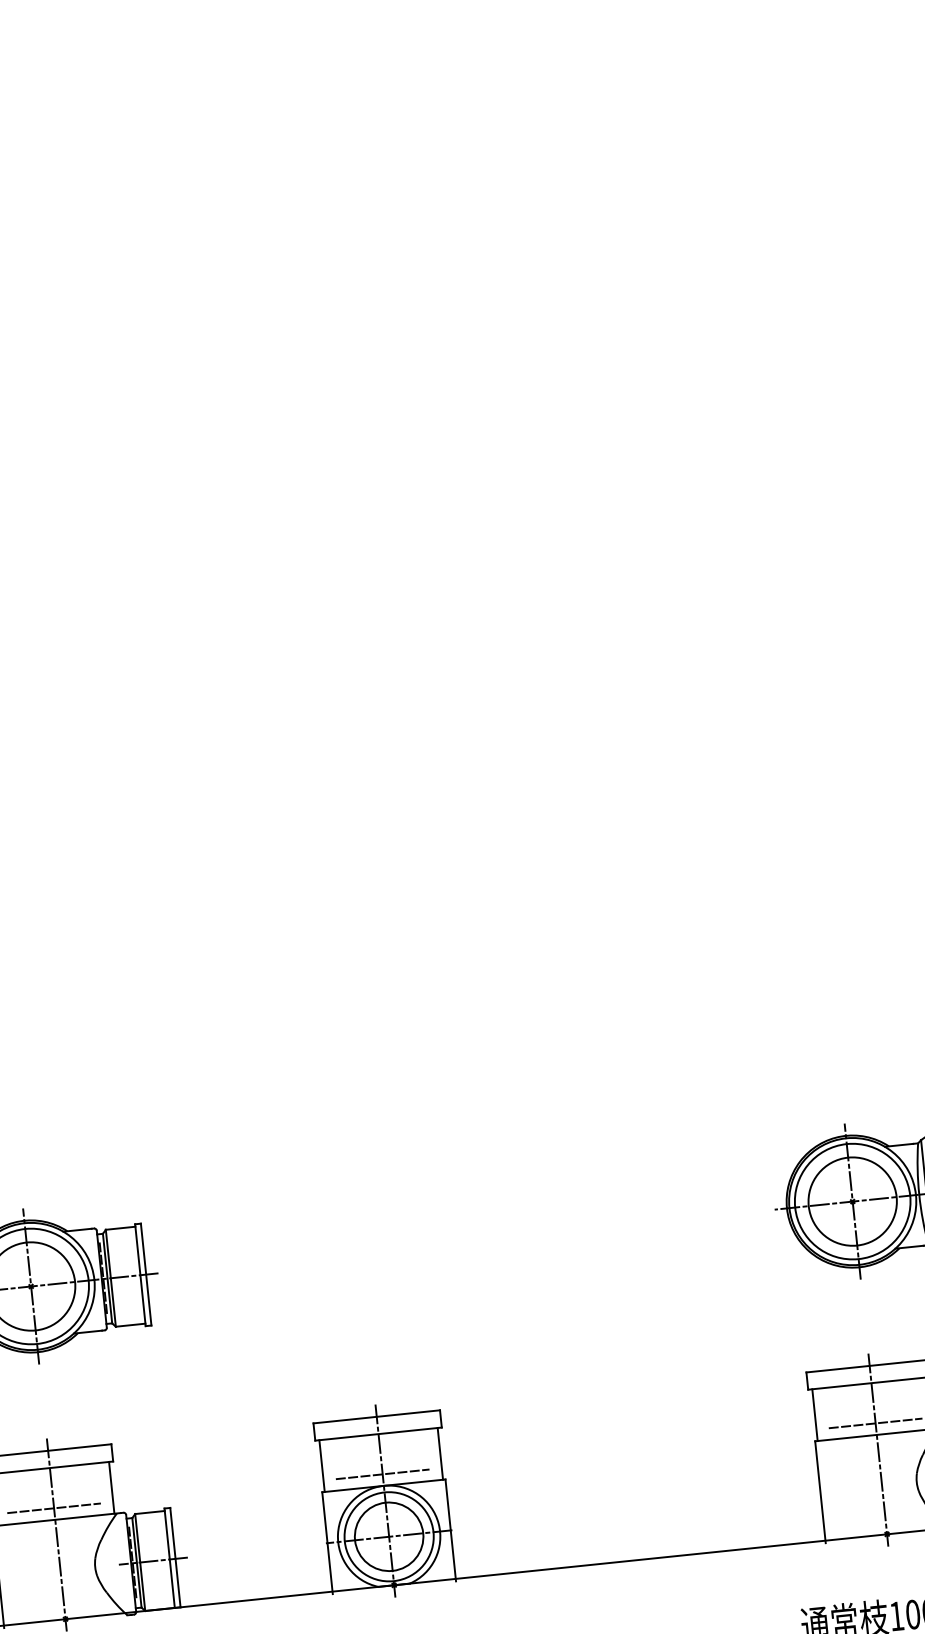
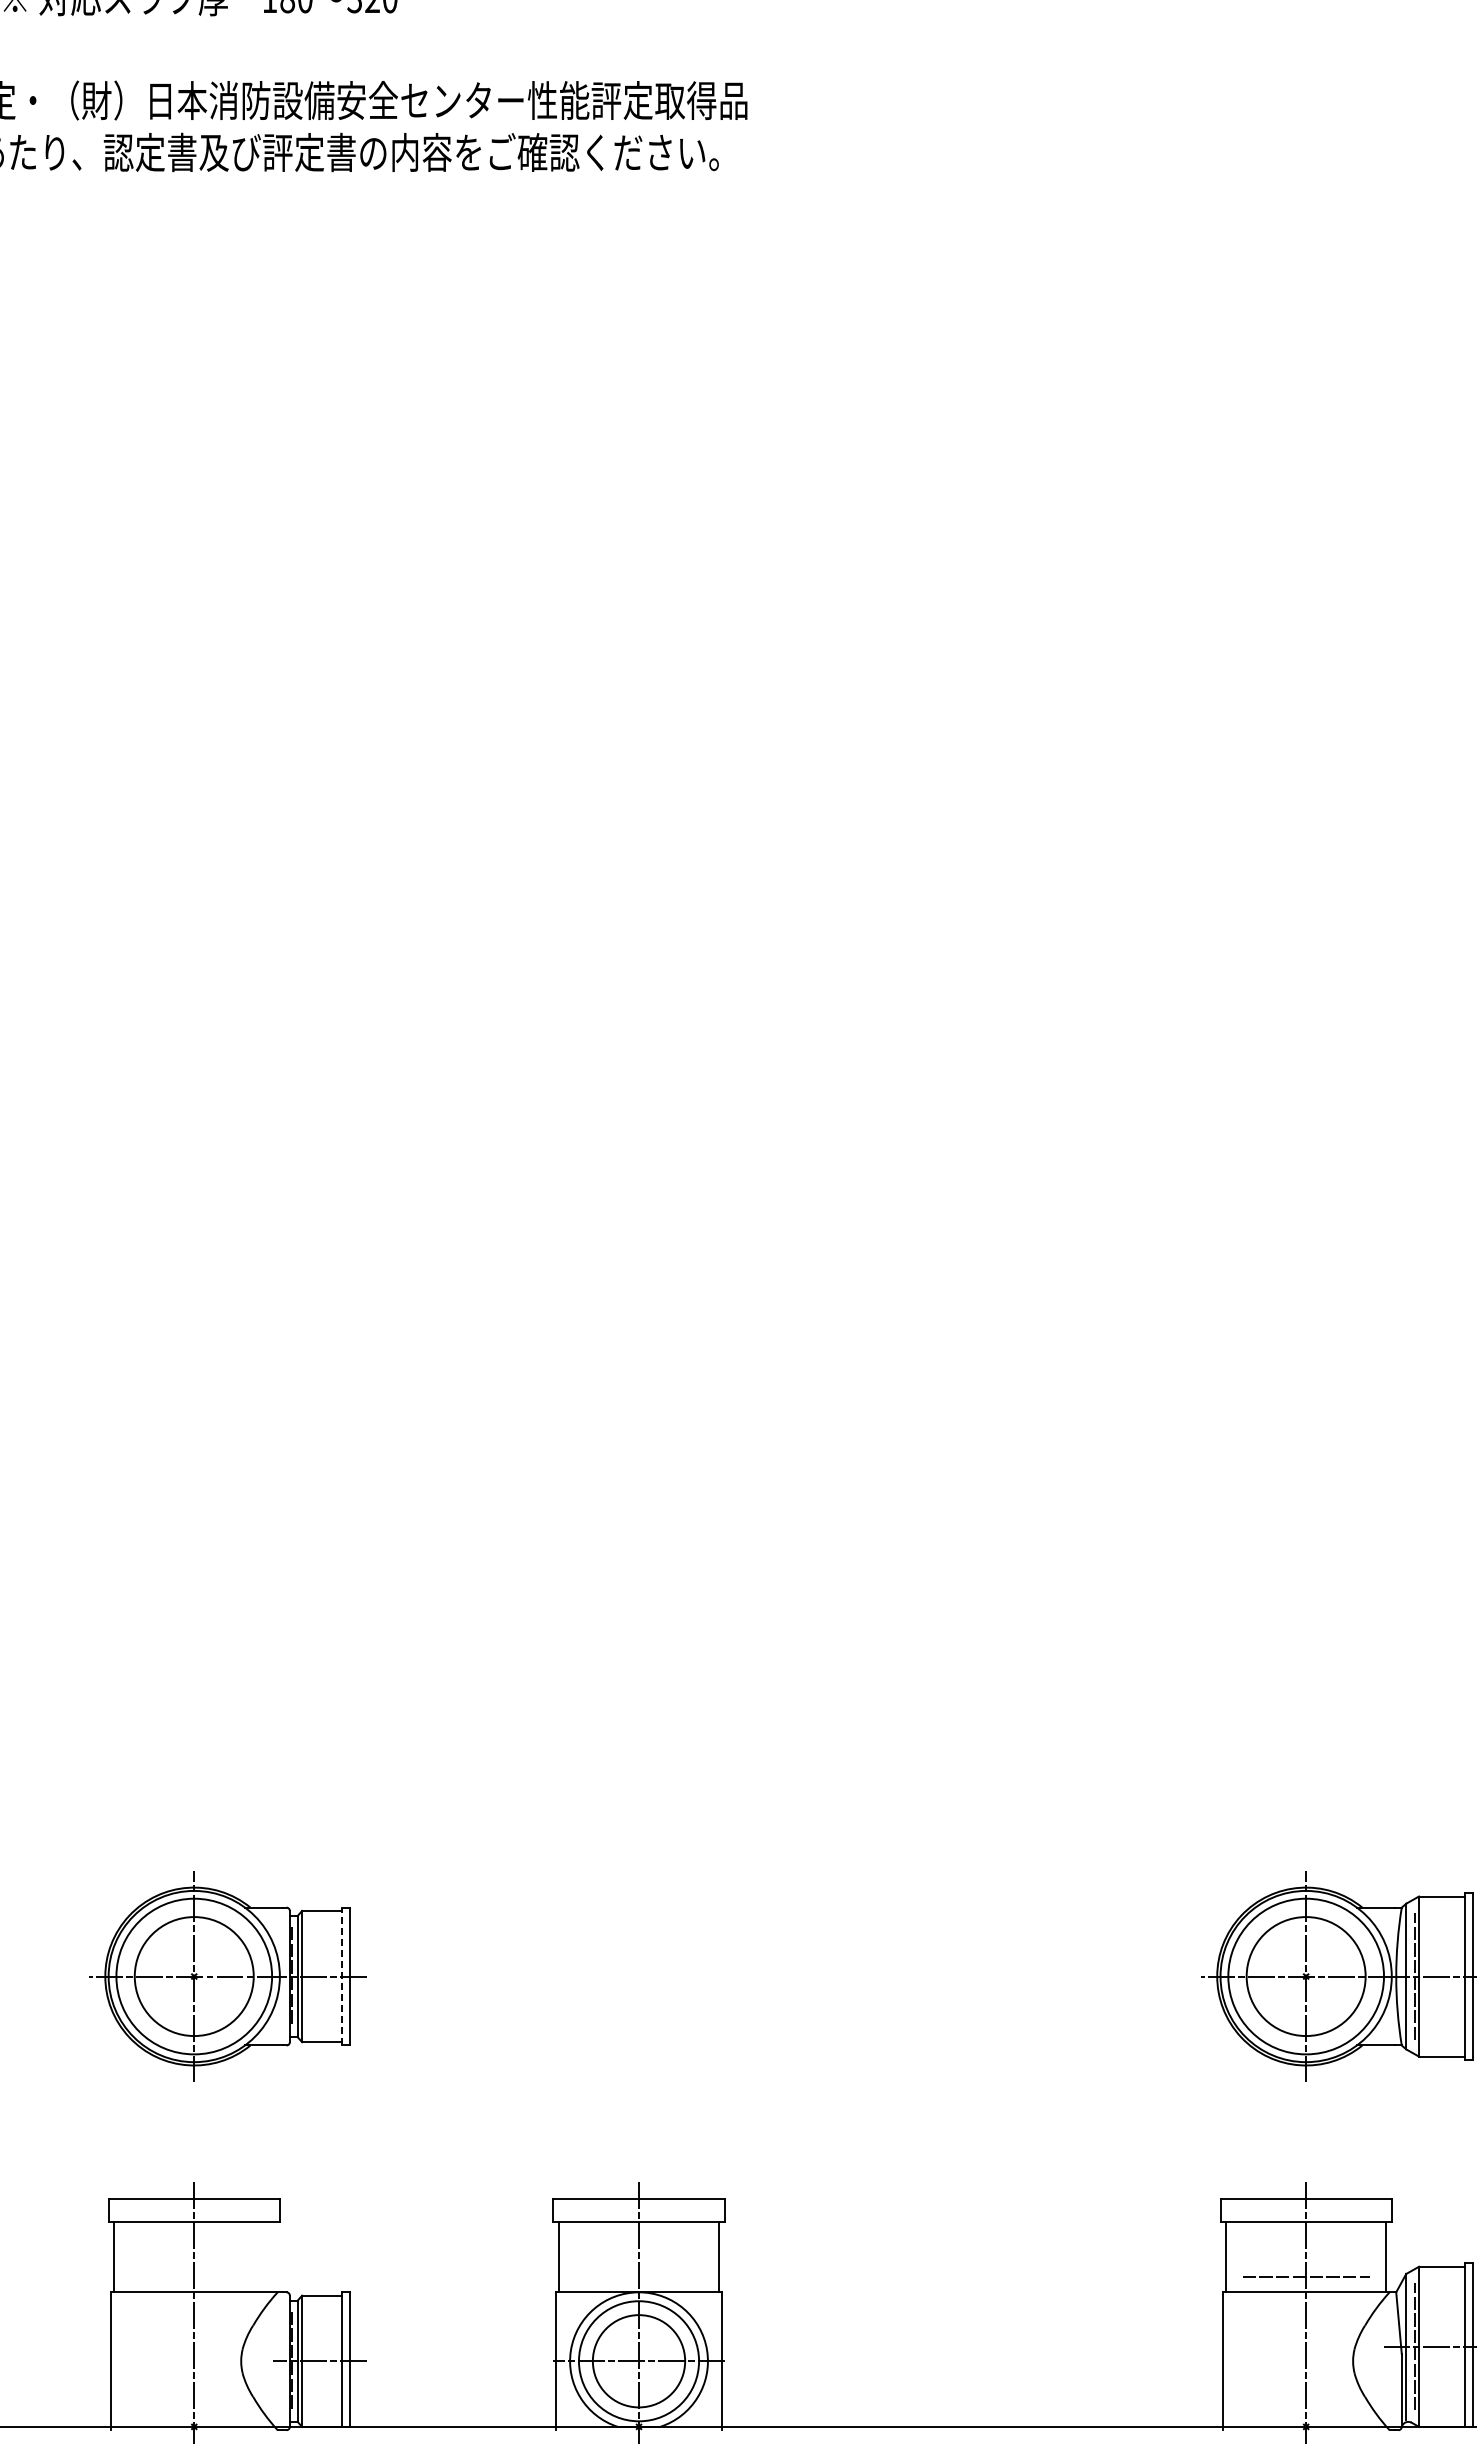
line: (140, 1275) -> (342, 1976), solid -> dashed
line: (382, 1474) -> (638, 2276), removed
line: (111, 1487) -> (274, 2257), removed
line: (53, 1508) -> (193, 2276), removed

